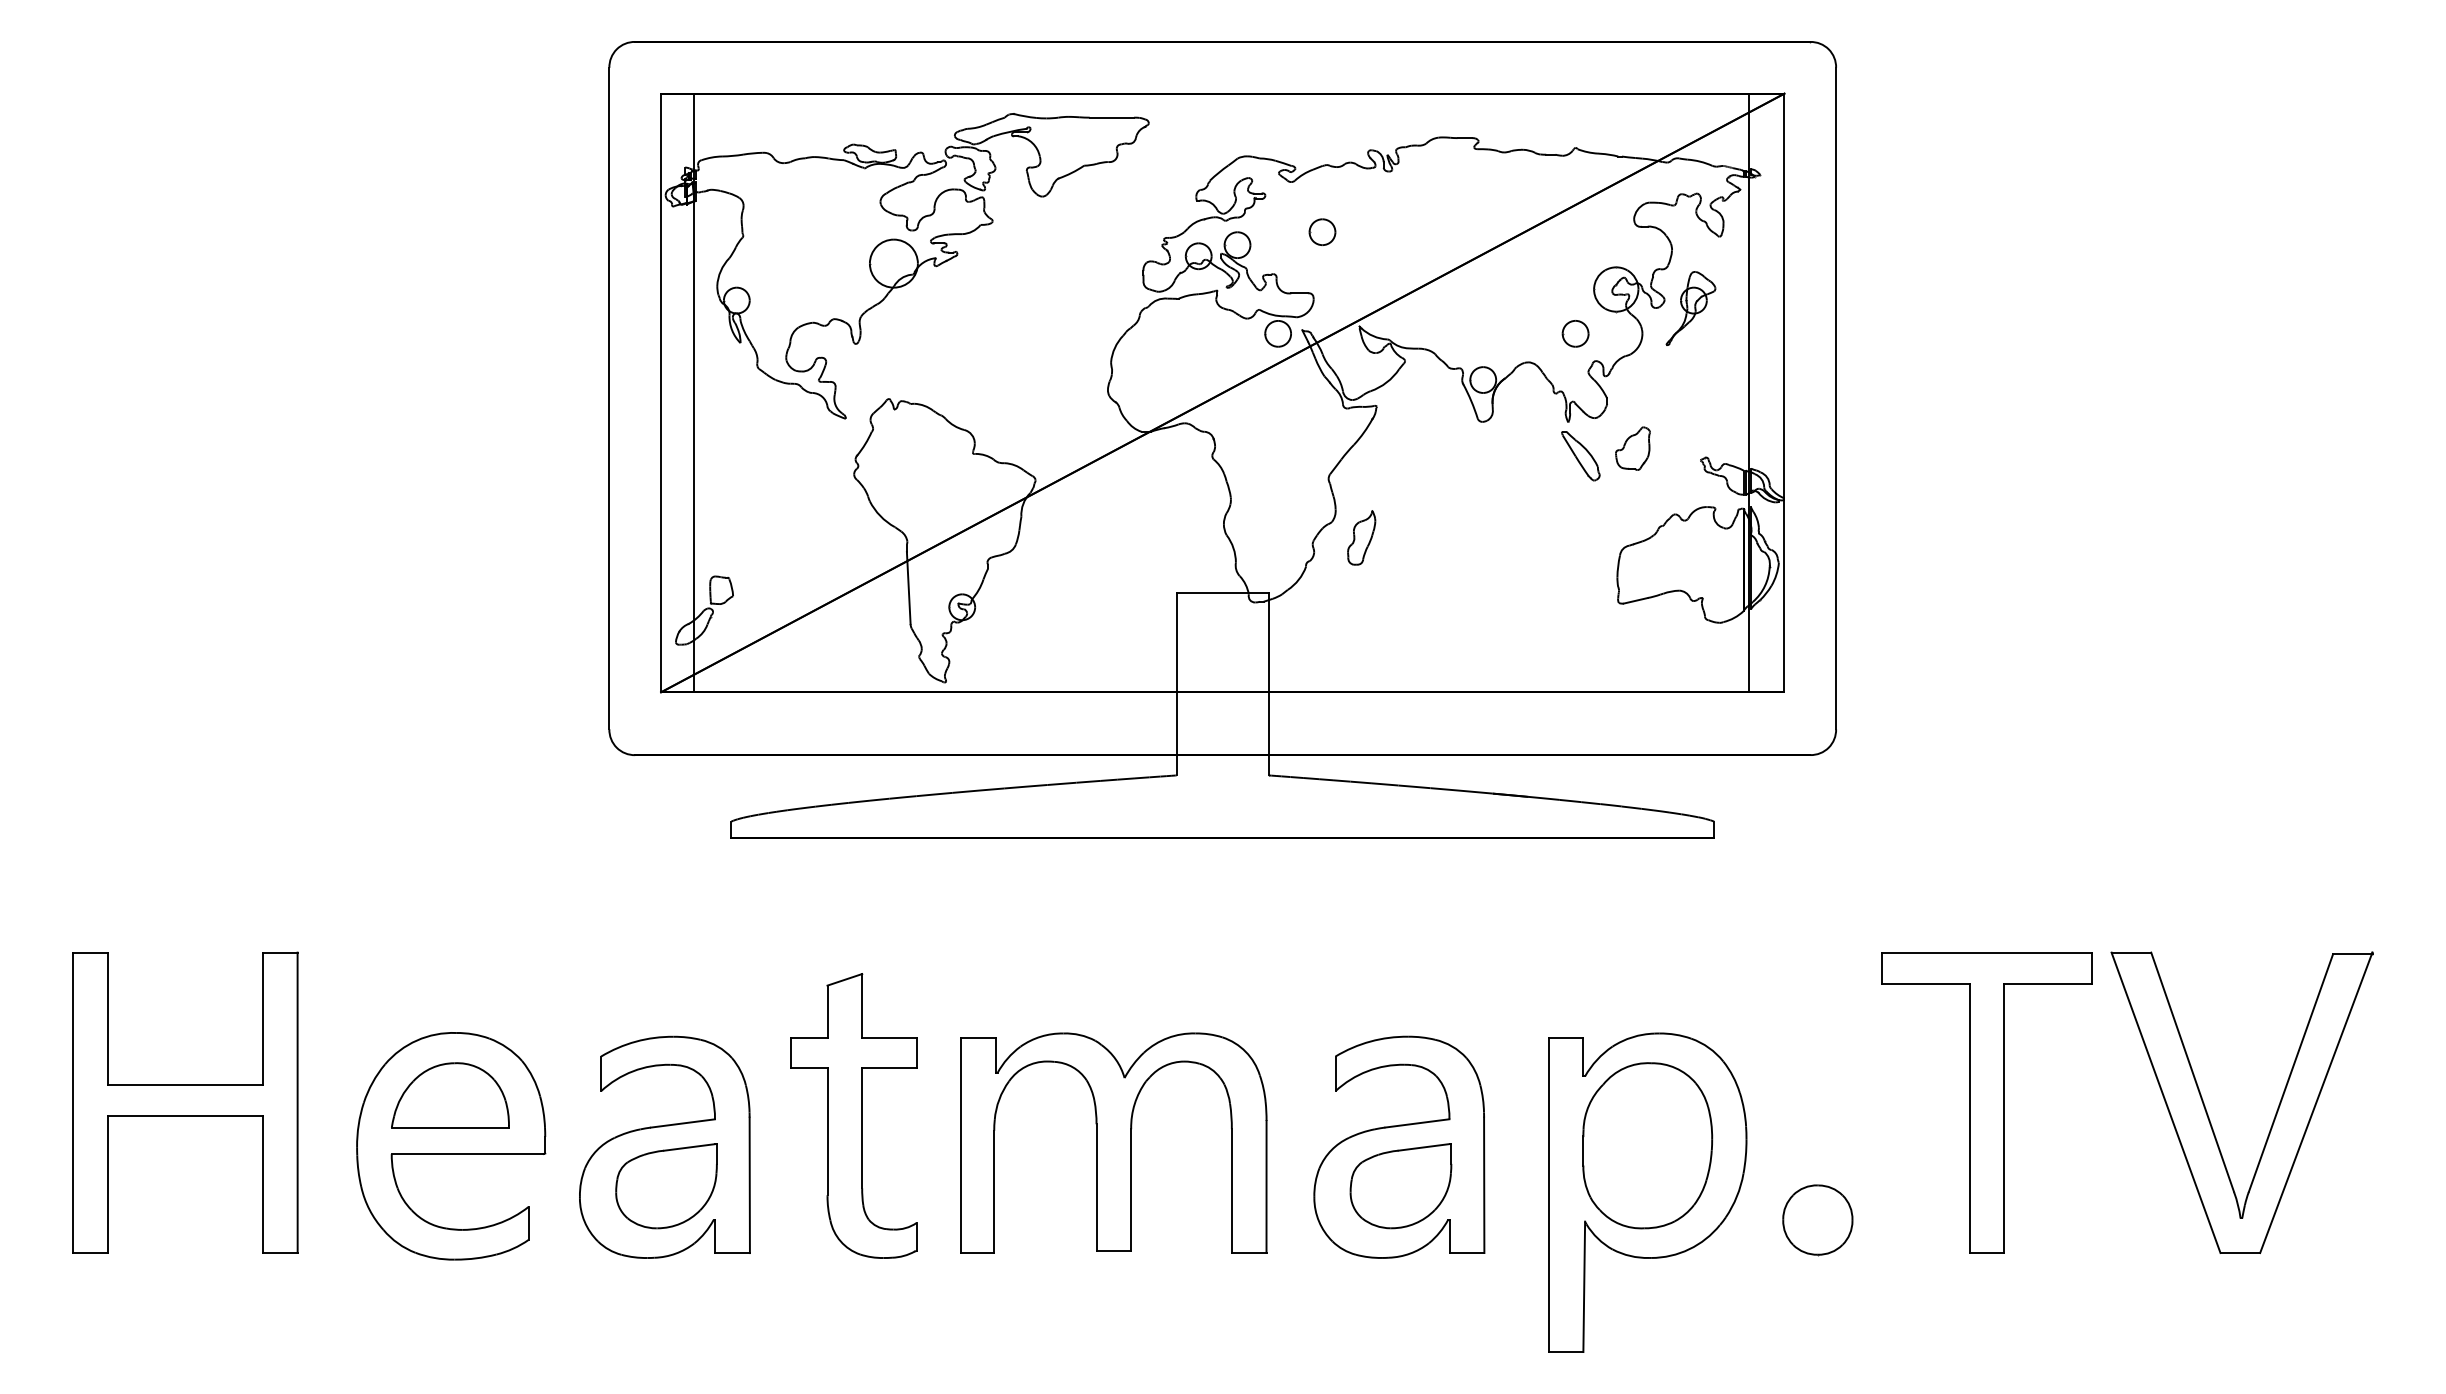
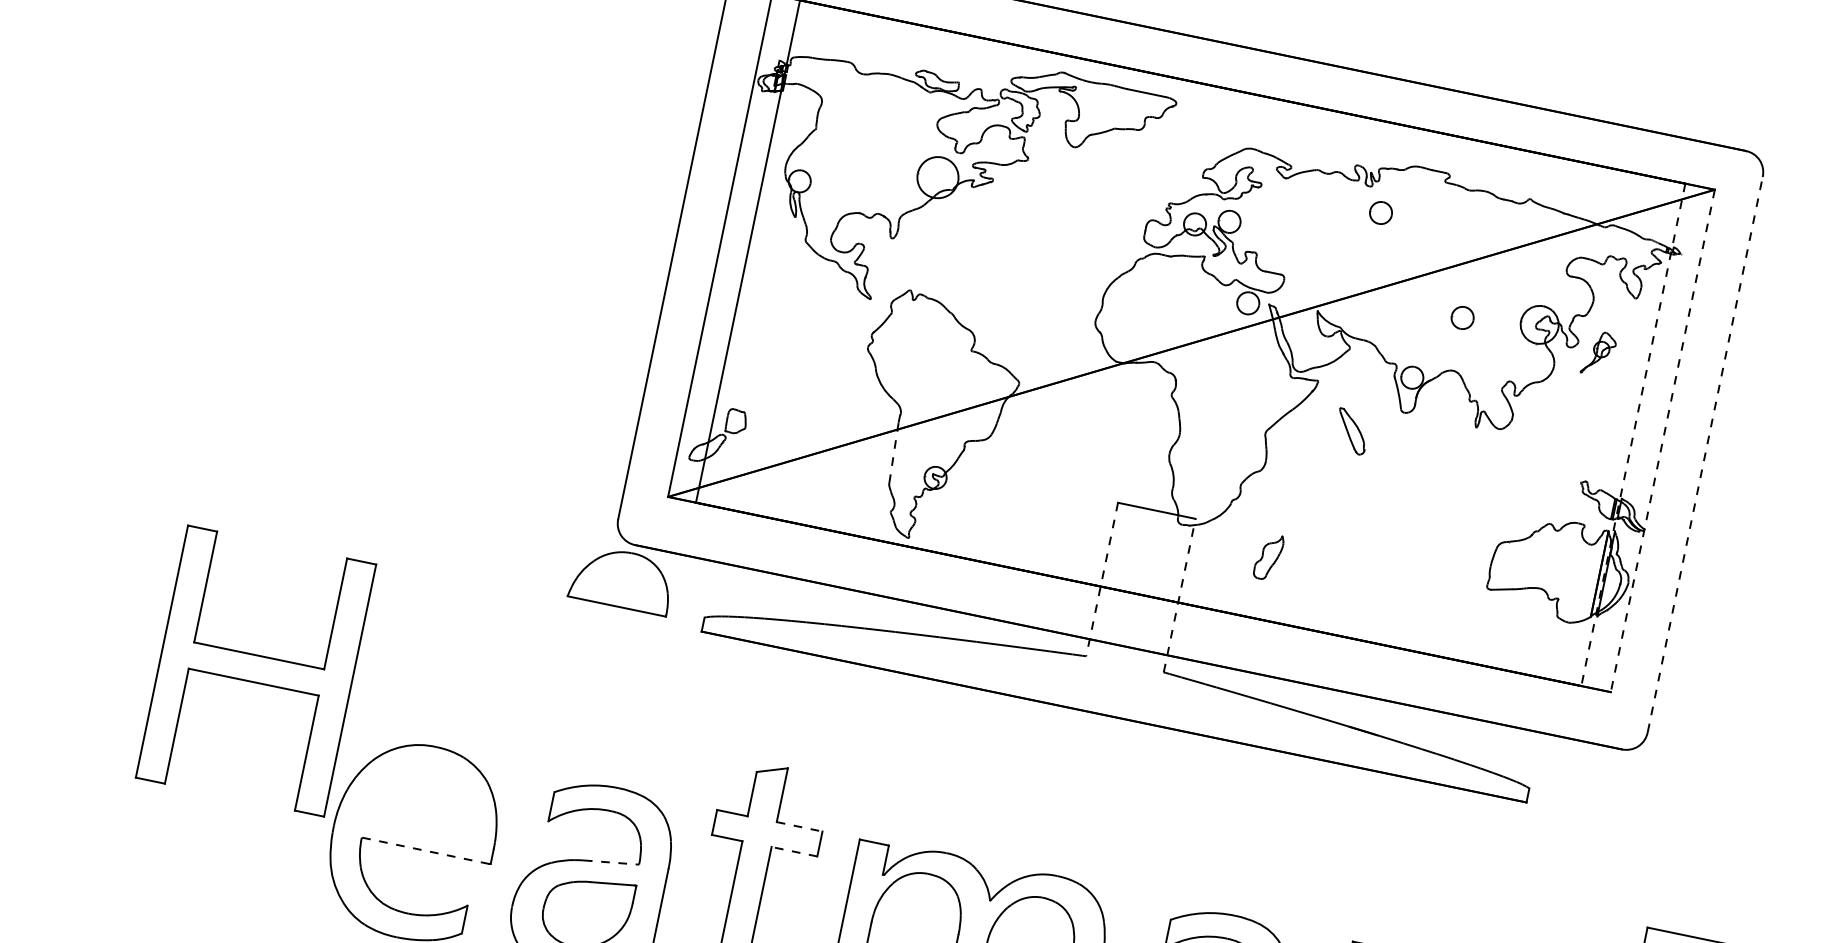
part: (1322, 231) -> (1381, 212), moved
part: (1690, 308) -> (1598, 353), size x0.7
part: (1575, 333) -> (1462, 317), moved
line: (1749, 393) -> (1633, 435), solid -> dashed
line: (1784, 393) -> (1662, 441), solid -> dashed
line: (1836, 398) -> (1705, 454), solid -> dashed
part: (1632, 448) -> (1525, 461), removed
part: (1580, 456) -> (1351, 432), moved
part: (1361, 537) -> (1268, 556), moved
line: (908, 587) -> (893, 451), solid -> dashed
line: (1268, 683) -> (1179, 595), solid -> dashed
line: (1176, 684) -> (1101, 579), solid -> dashed
line: (889, 1038) -> (799, 827), solid -> dashed
line: (888, 1067) -> (793, 851), solid -> dashed
part: (450, 1095) -> (622, 579), moved
part: (185, 1102) -> (256, 670), moved
line: (683, 1123) -> (611, 862), solid -> dashed
line: (467, 1154) -> (425, 851), solid -> dashed

